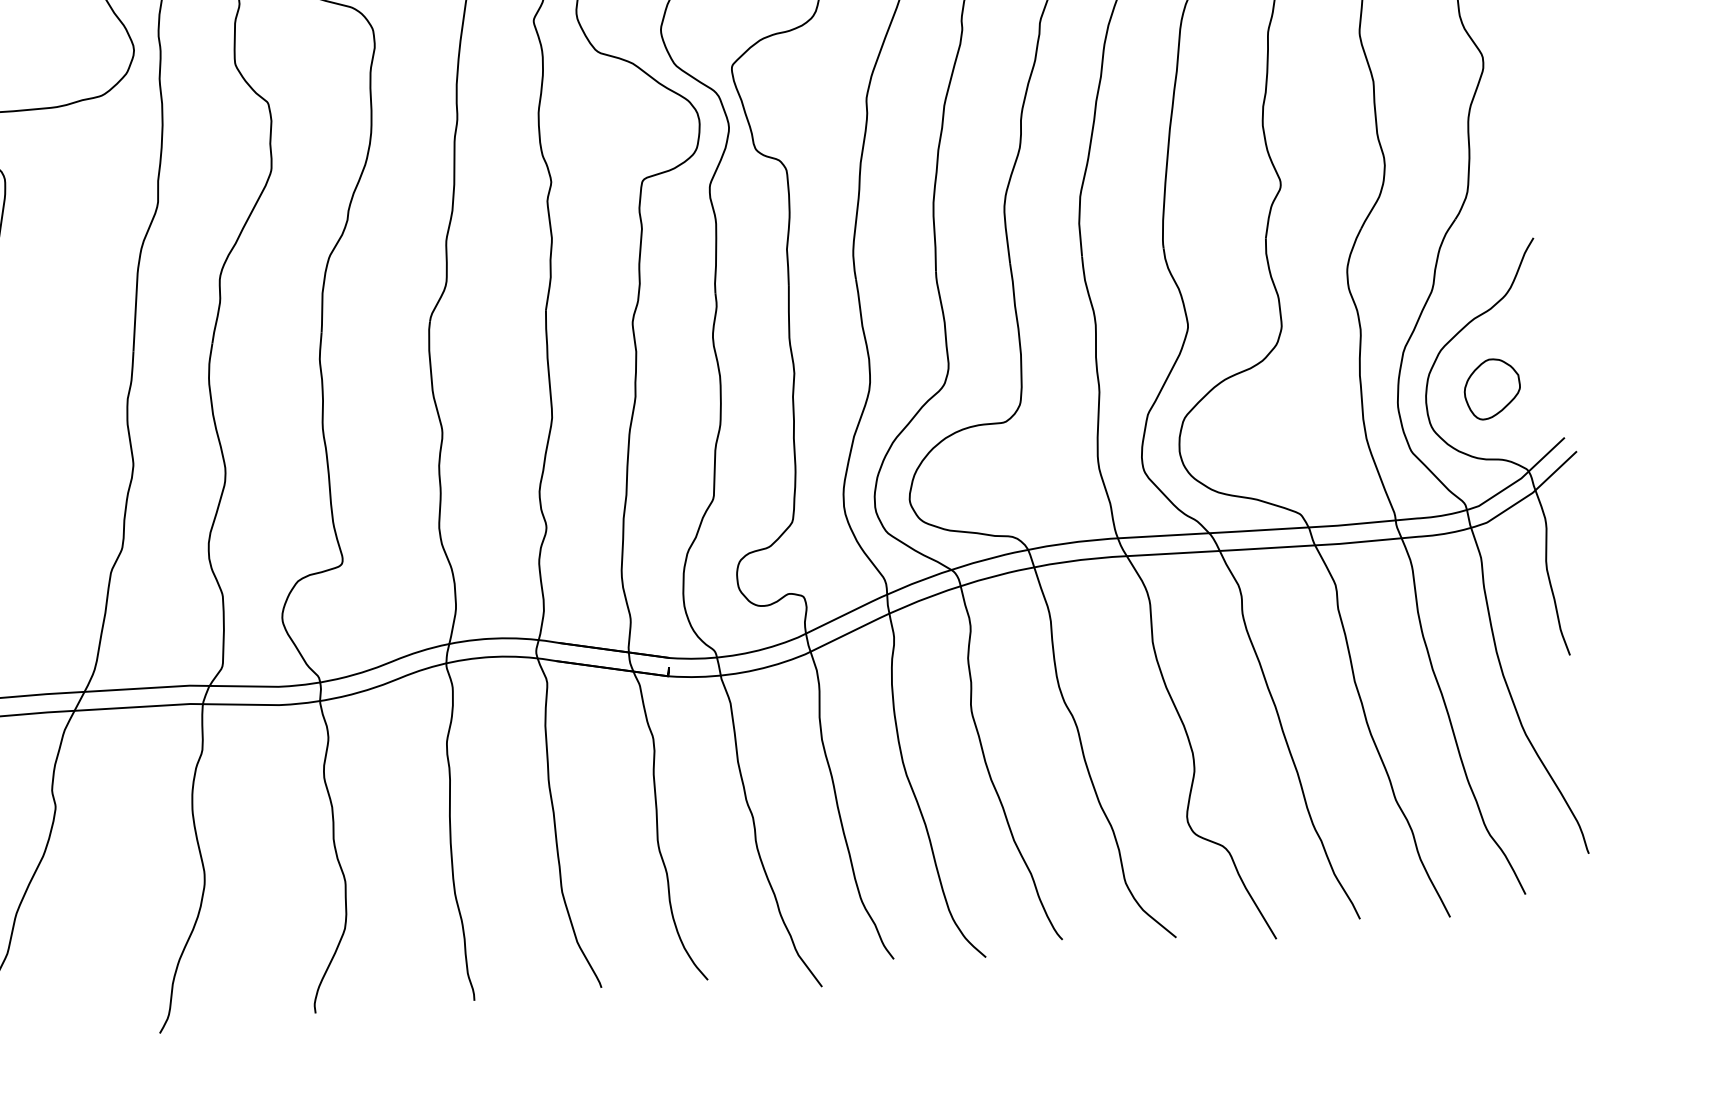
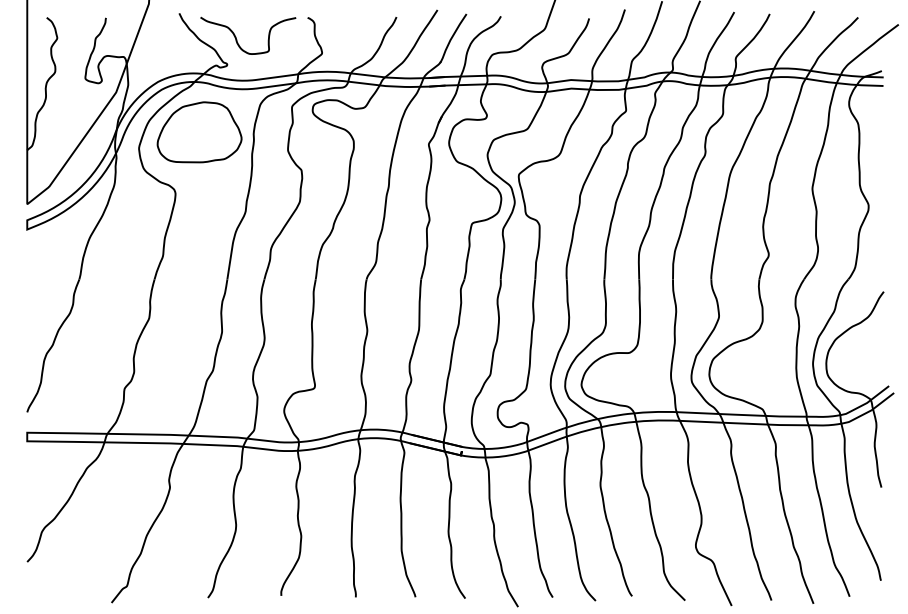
part: (1491, 387) -> (857, 359), removed

